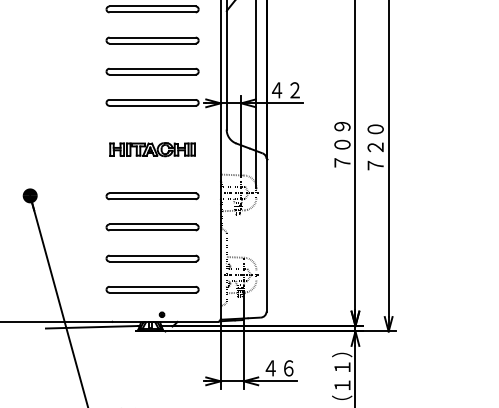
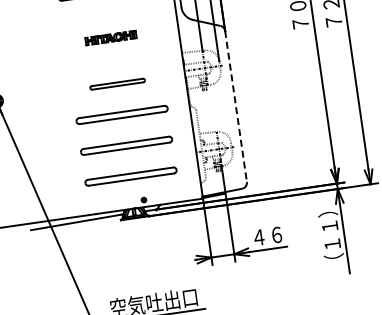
part: (152, 149) -> (110, 37), size x0.6
part: (152, 196) -> (117, 84), size x0.6
line: (266, 235) -> (236, 106), solid -> dashed

